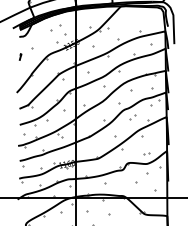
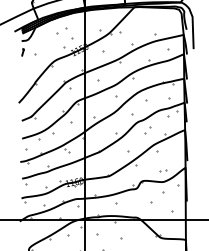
part: (20, 56) -> (22, 51), moved

